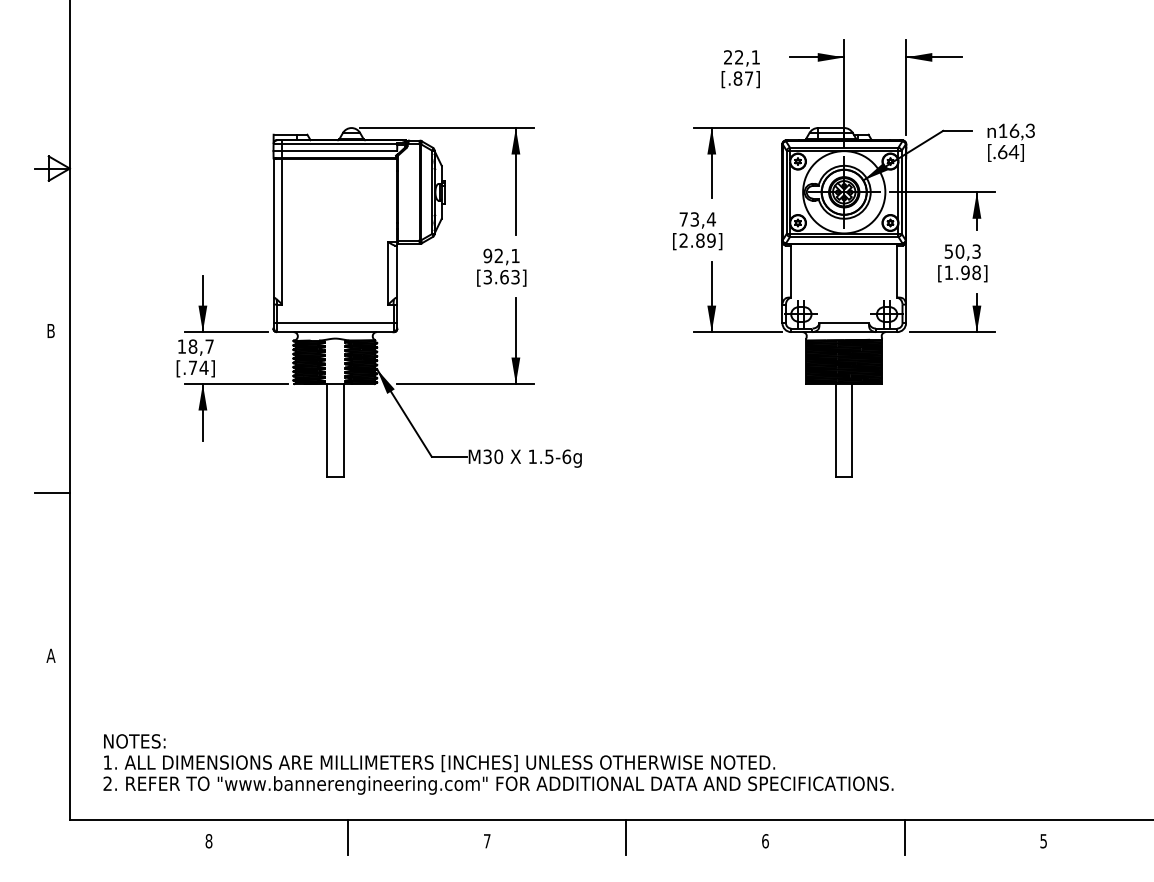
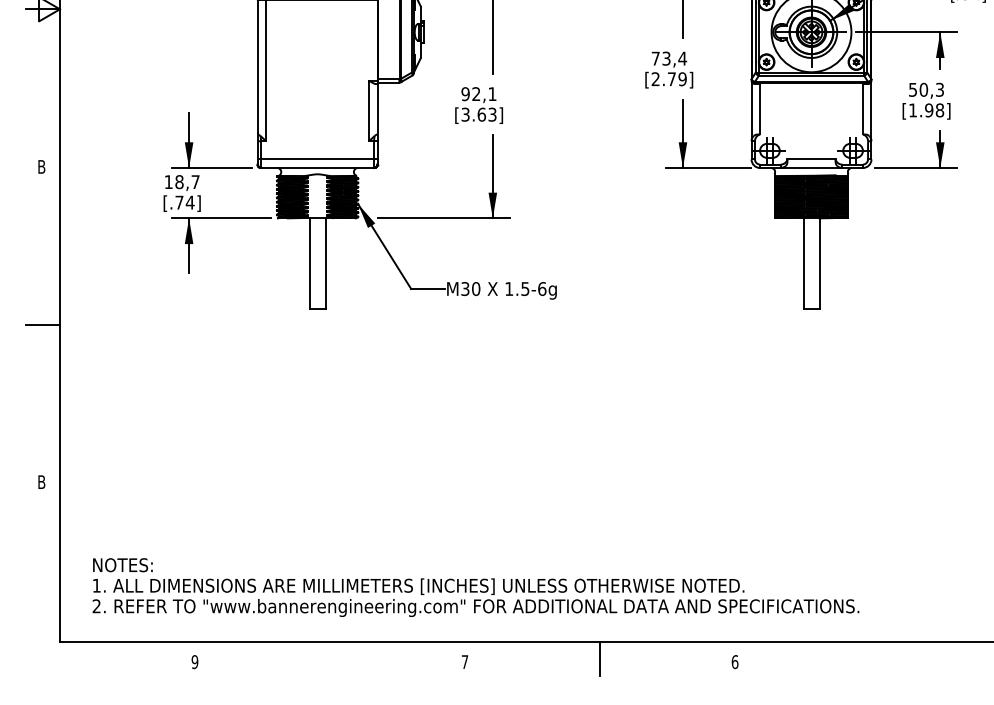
text: (700, 240) -> (672, 79), [2.89] -> [2.79]
text: (50, 655) -> (41, 481), A -> B
line: (348, 837) -> (330, 658), removed
line: (904, 837) -> (869, 658), removed
text: (208, 841) -> (194, 662), 8 -> 9

